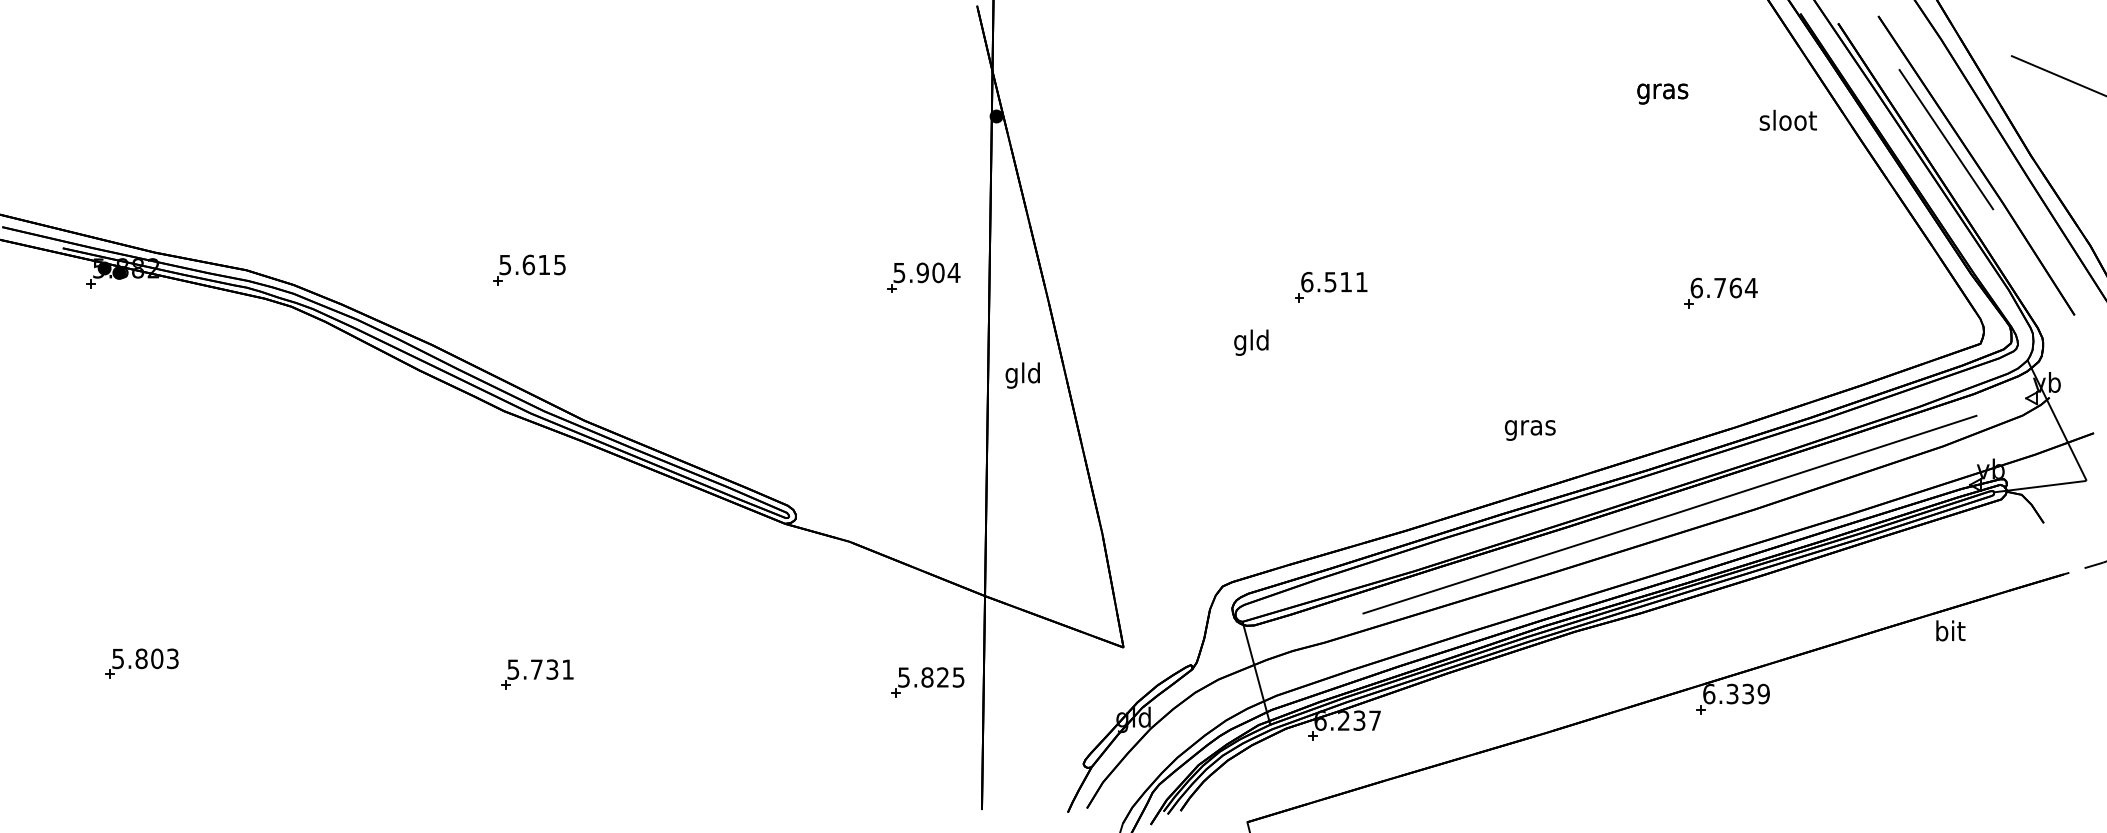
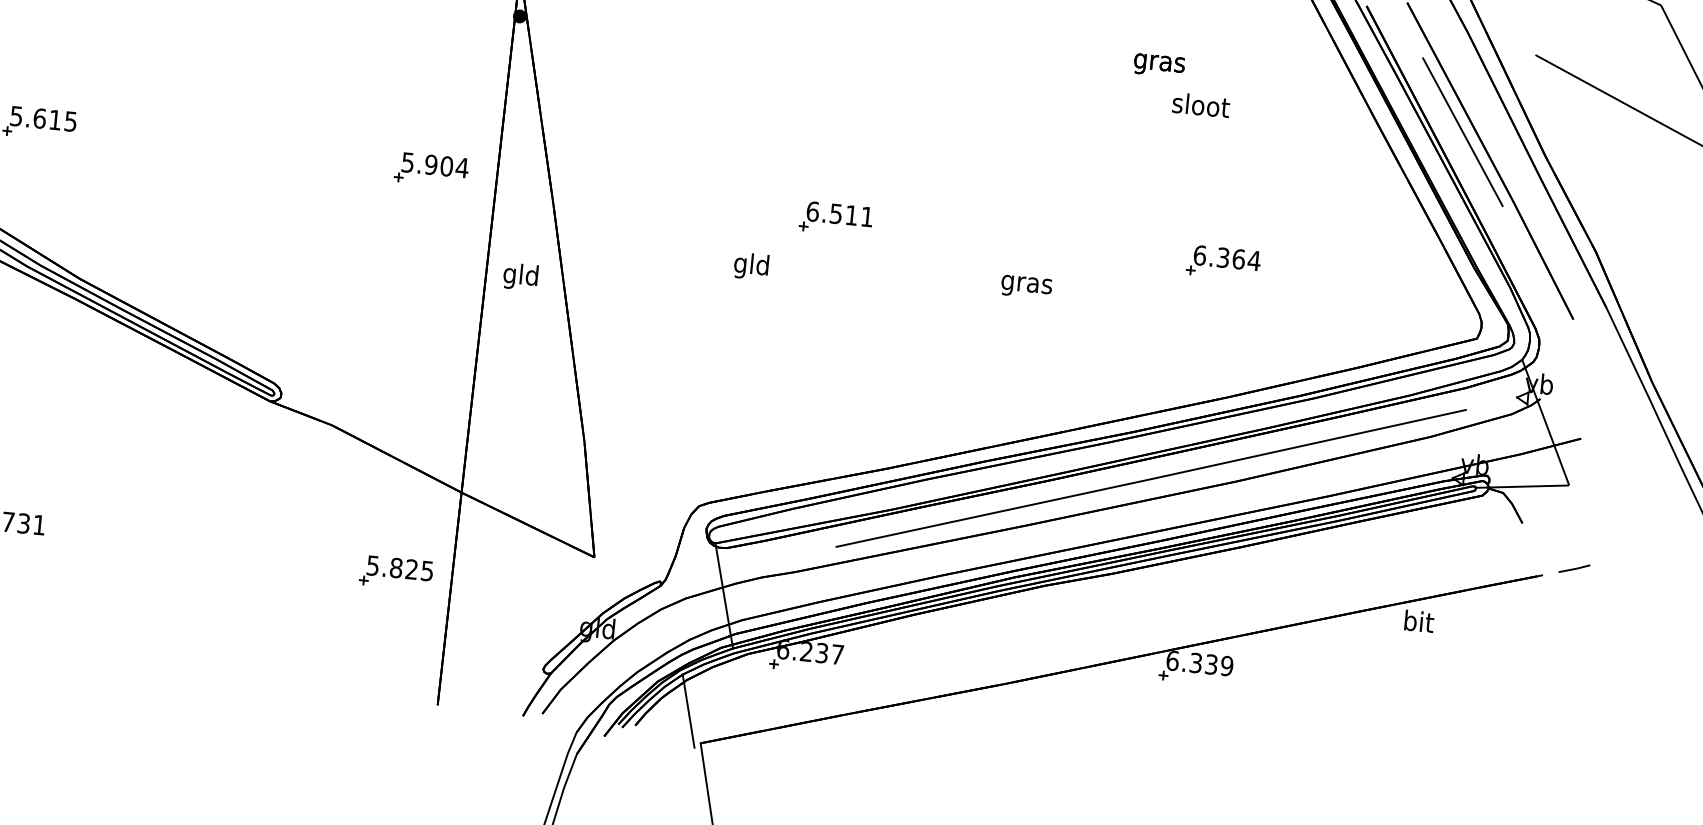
text: (1662, 93) -> (1159, 65), moved
text: (1787, 119) -> (1200, 104), moved
text: (1719, 287) -> (1222, 257), 6.764 -> 6.364
text: (1529, 430) -> (1025, 287), moved
line: (1231, 791) -> (687, 711), added

